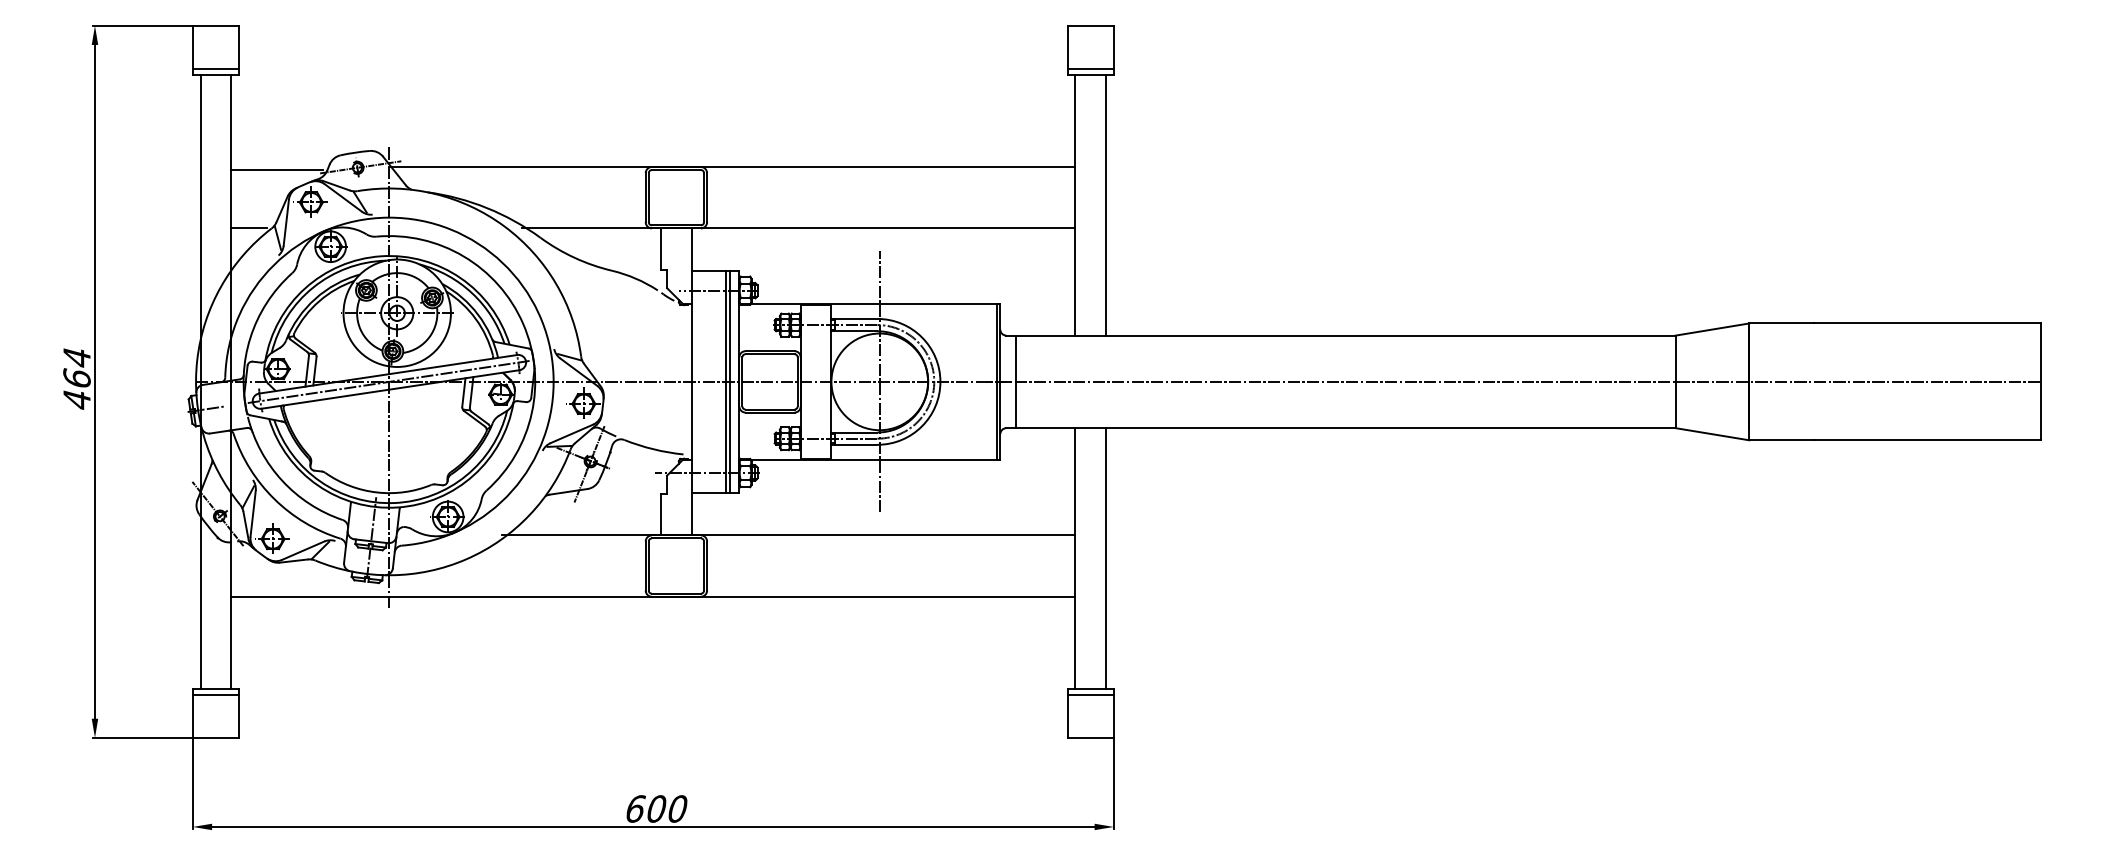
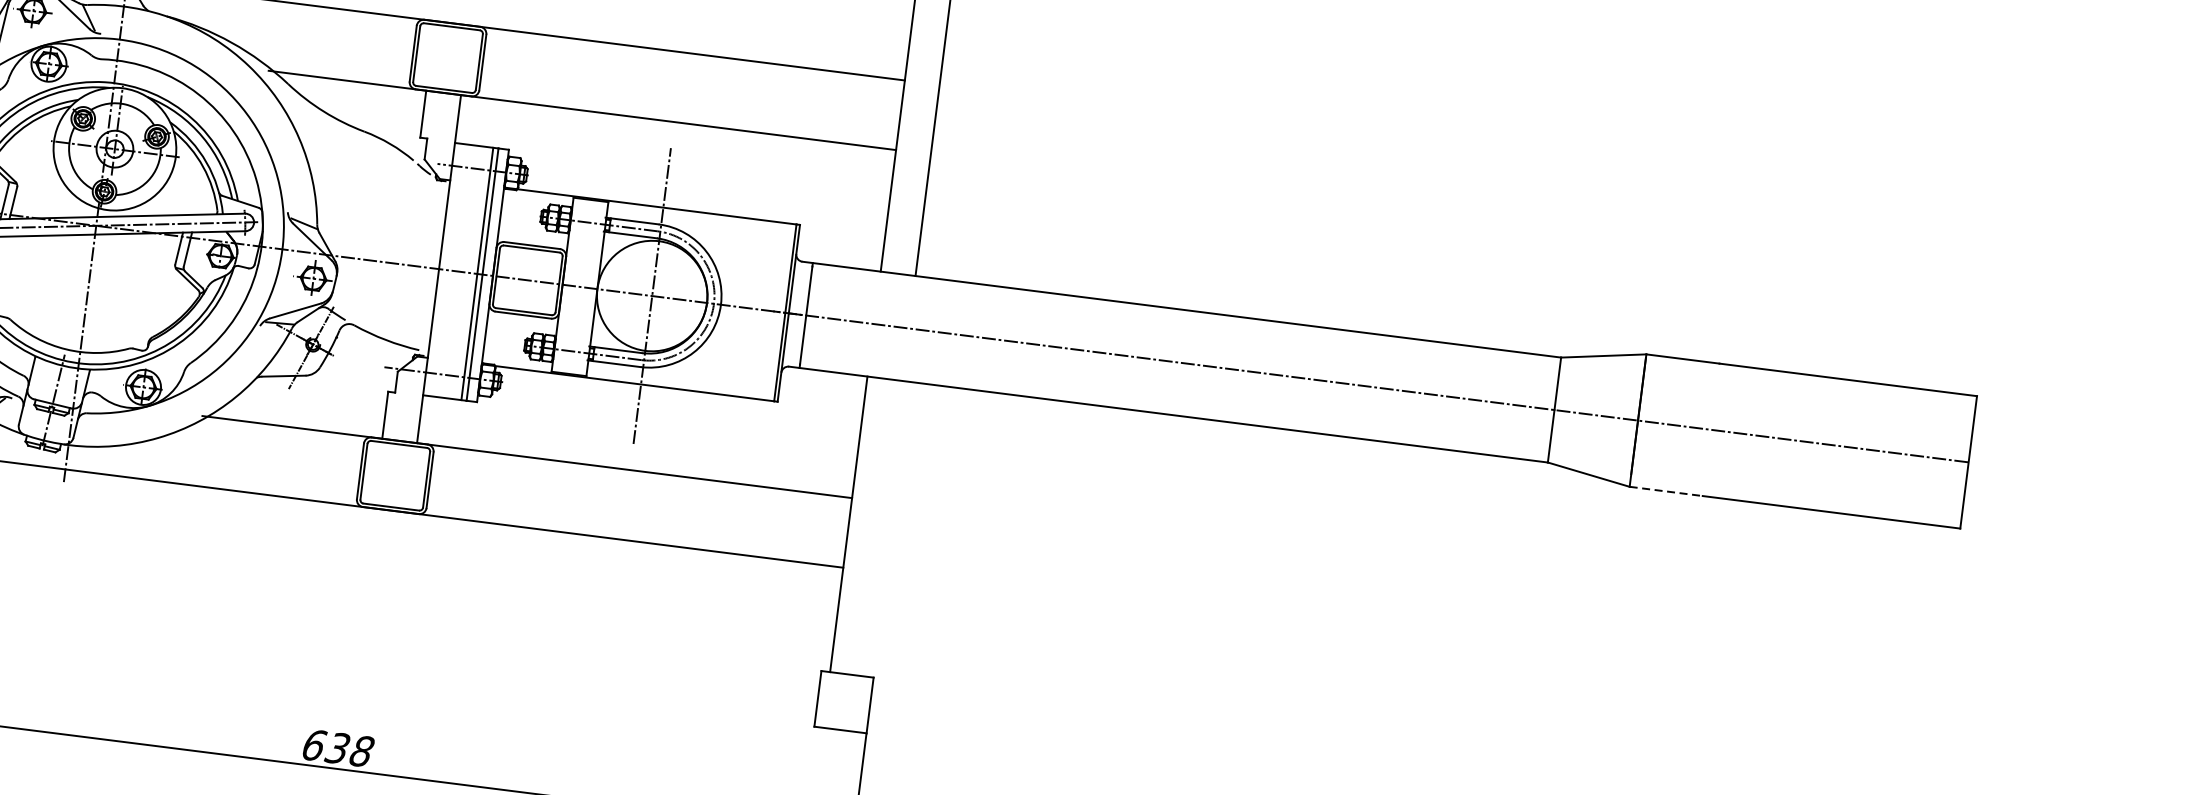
line: (1781, 440) -> (1666, 491), solid -> dashed
line: (1106, 558) -> (883, 528), removed
line: (1090, 694) -> (846, 680), removed
text: (666, 808) -> (349, 749), 600 -> 638

